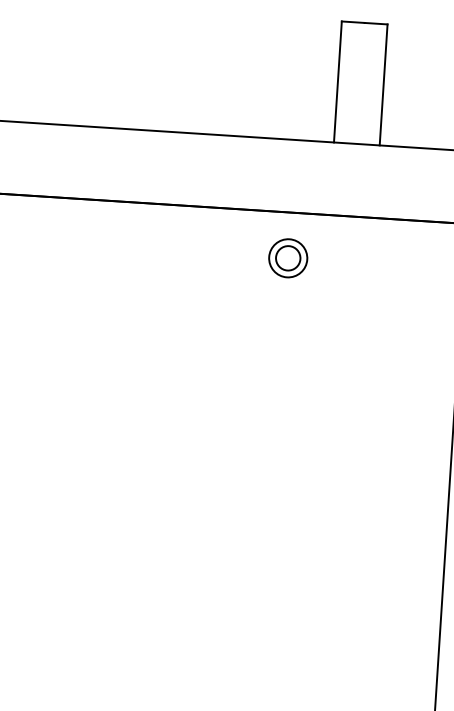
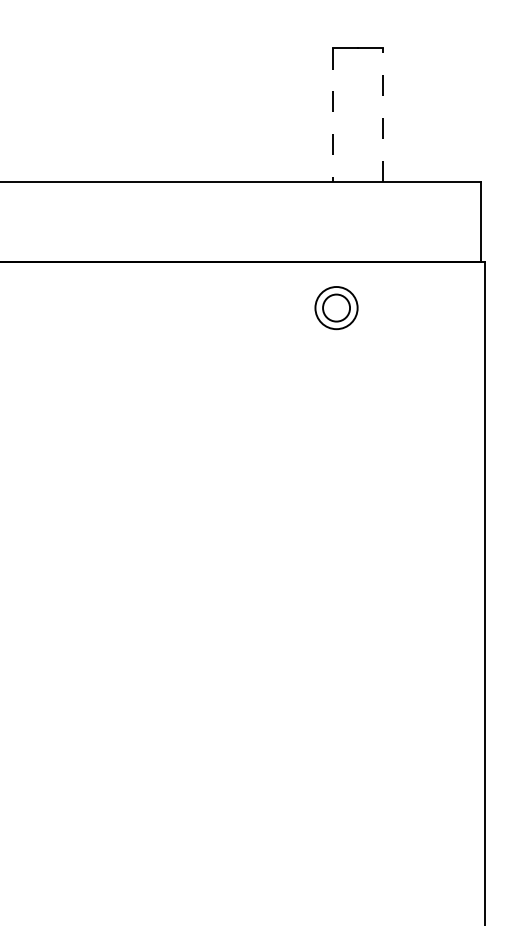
line: (337, 82) -> (332, 115), solid -> dashed
line: (383, 85) -> (383, 115), solid -> dashed
part: (288, 258) -> (336, 308), moved

